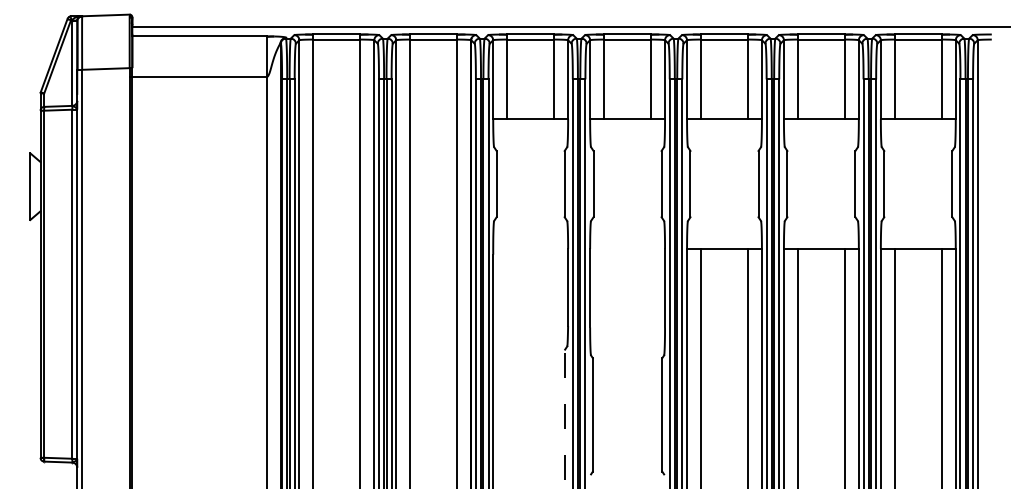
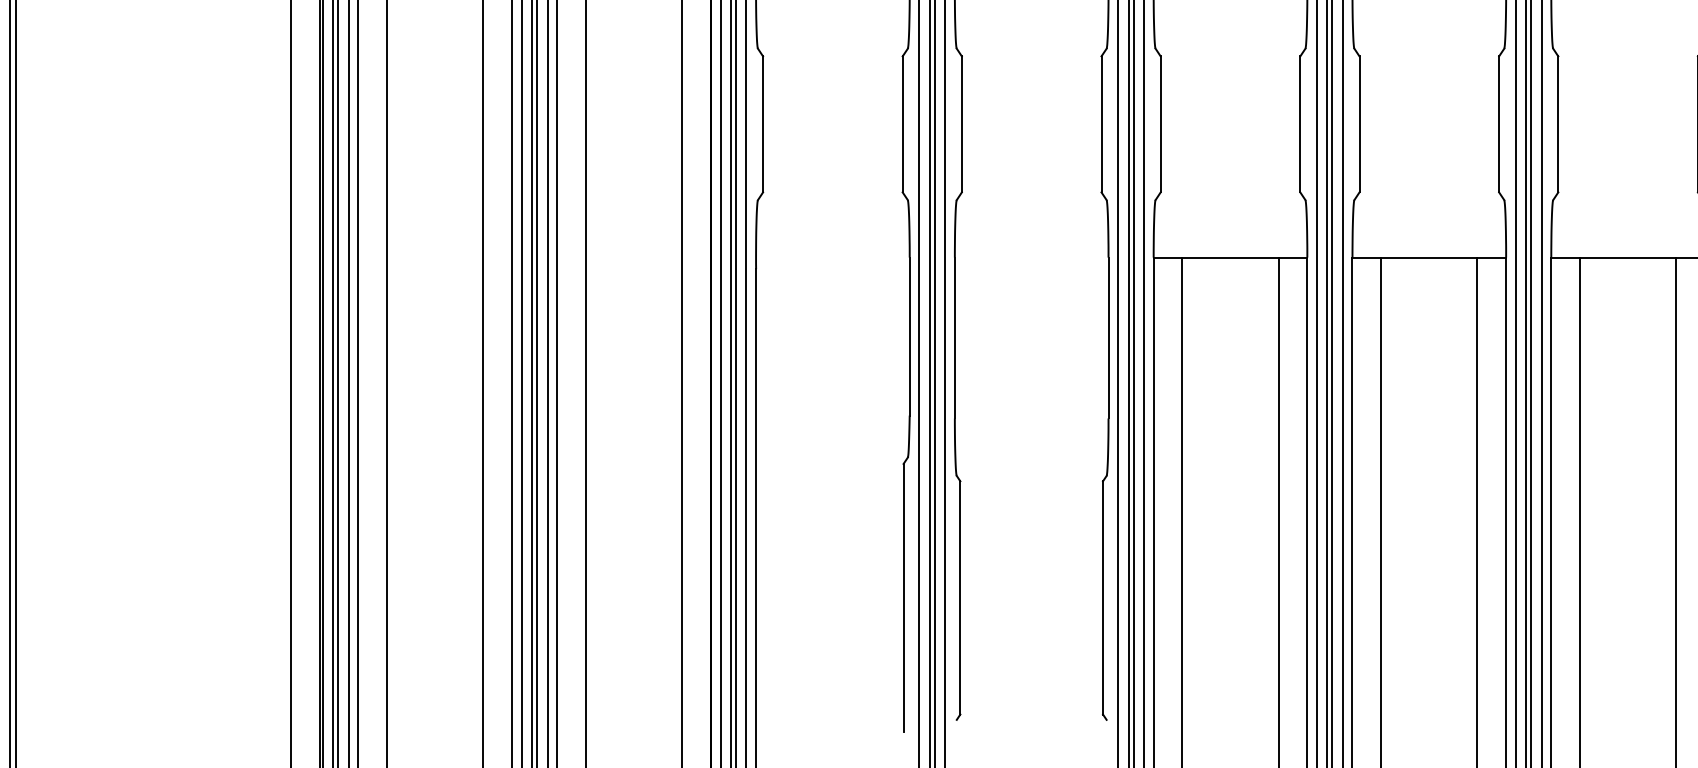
line: (565, 414) -> (904, 597), dashed -> solid

